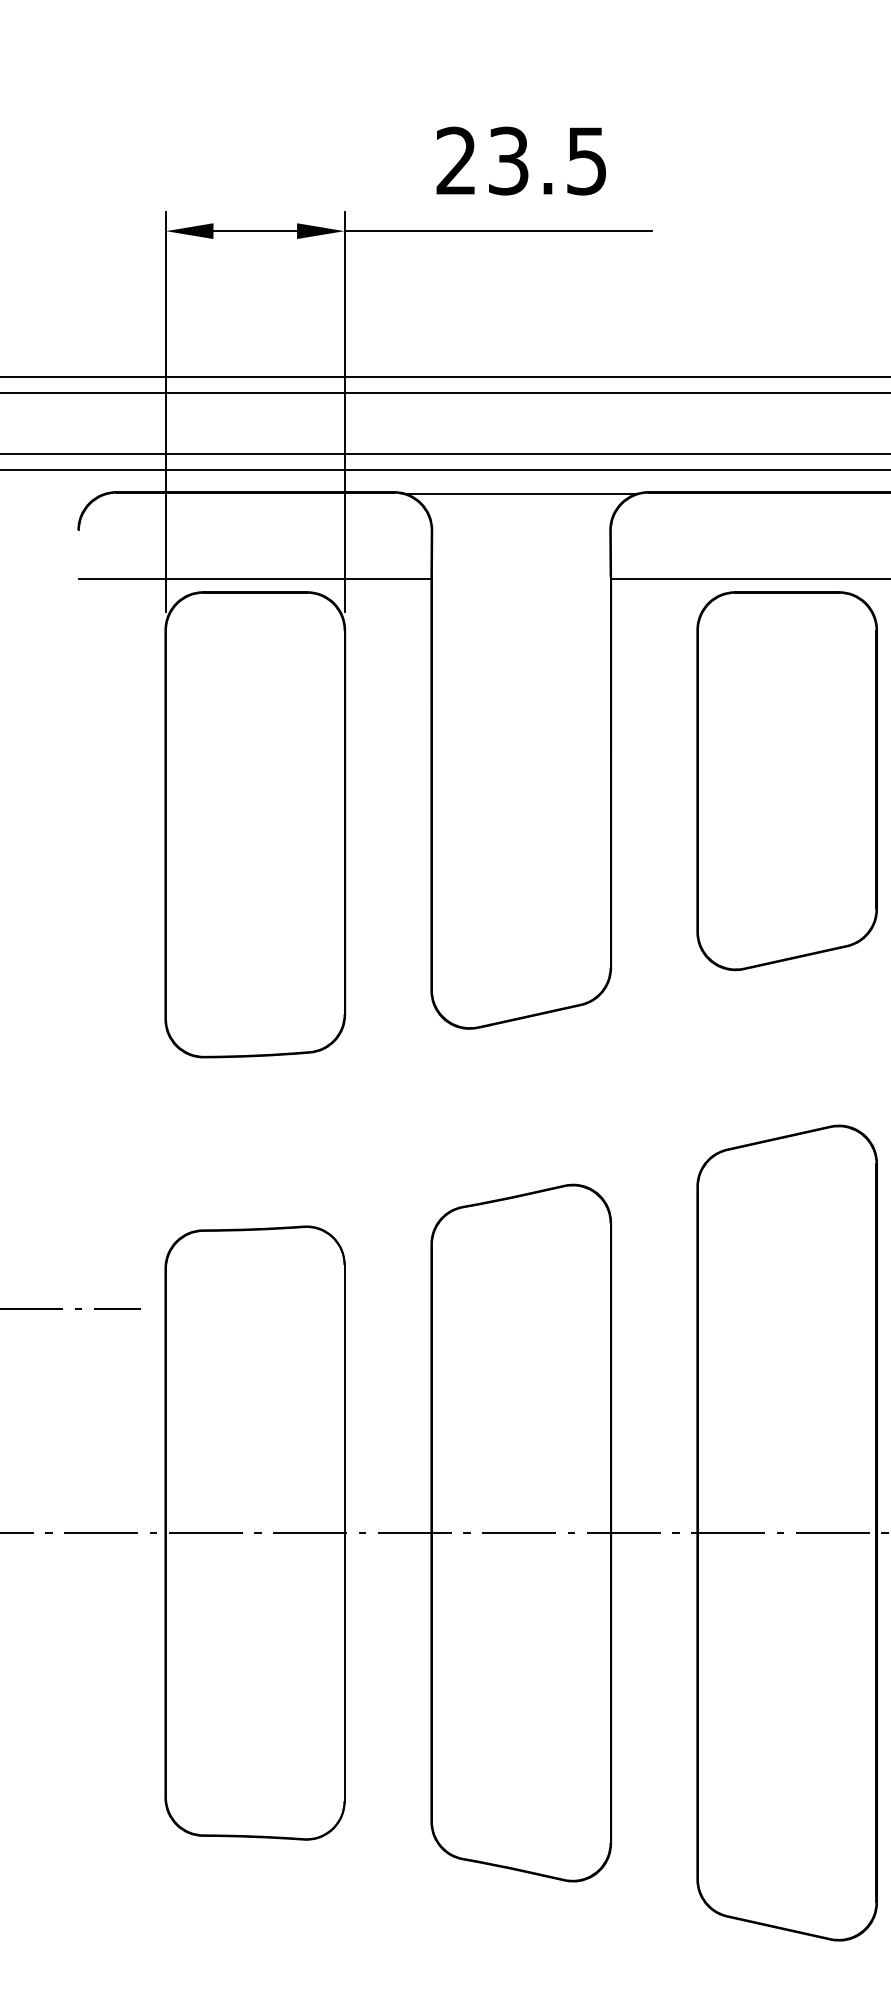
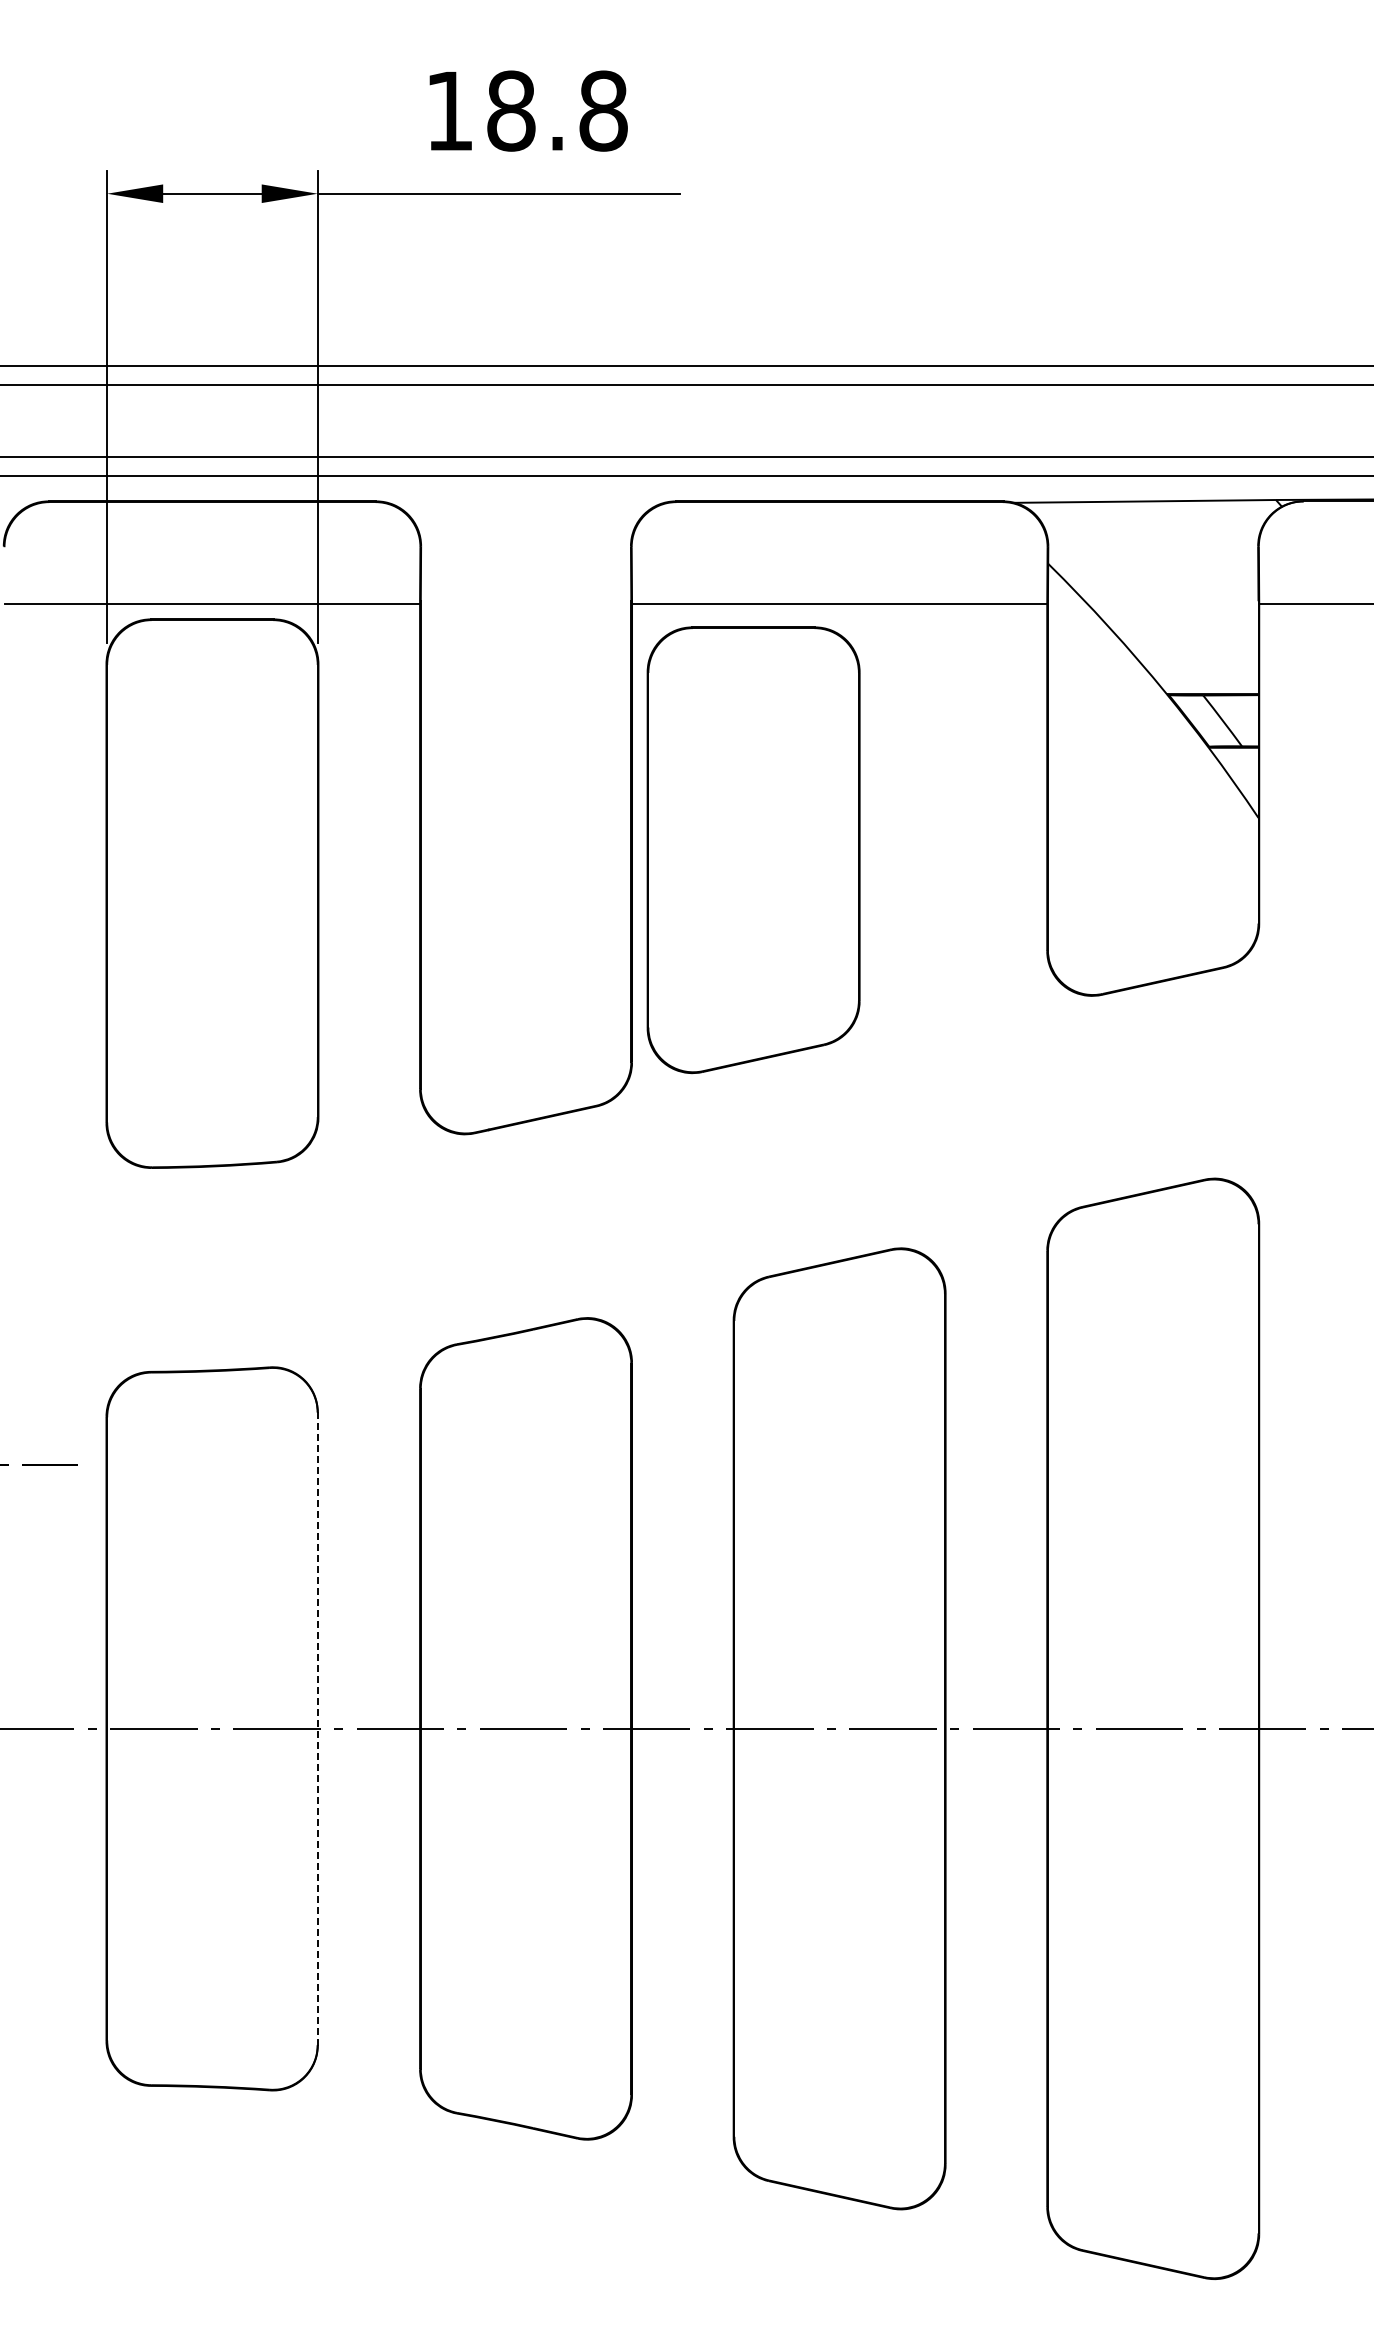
text: (521, 160) -> (526, 110), 23.5 -> 18.8
line: (520, 493) -> (525, 503), removed
part: (787, 781) -> (753, 850), moved
line: (344, 1532) -> (317, 1728), solid -> dashed

